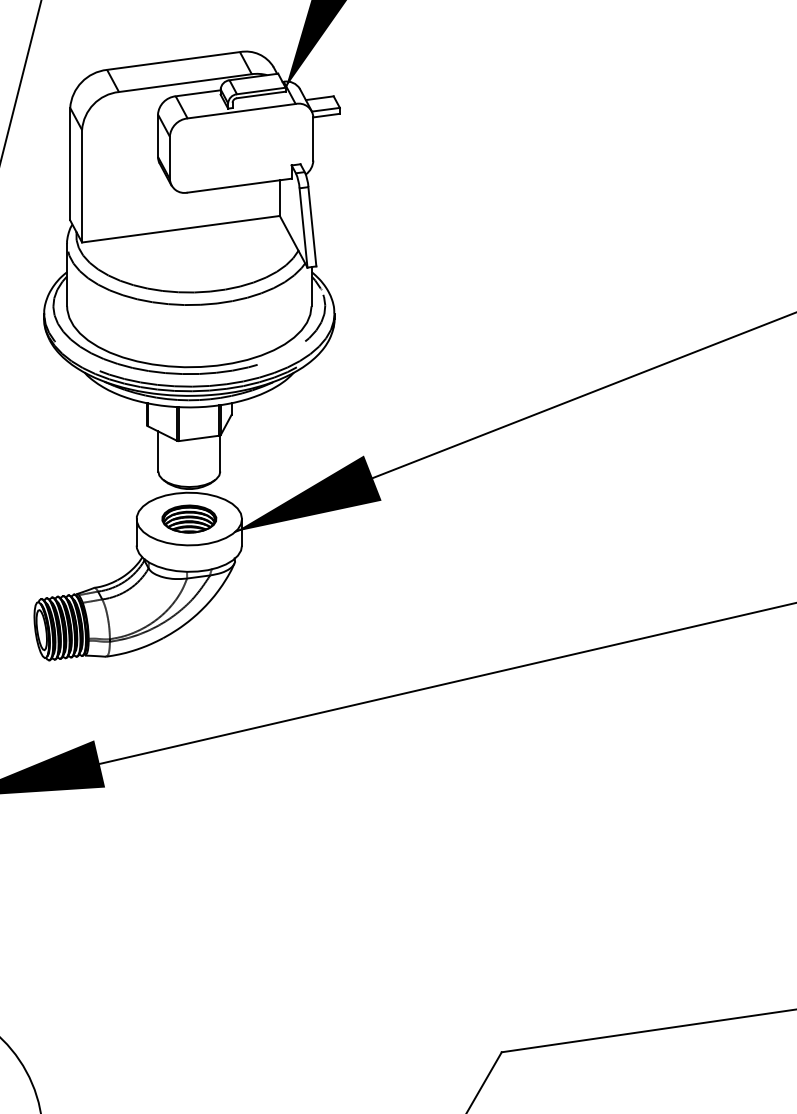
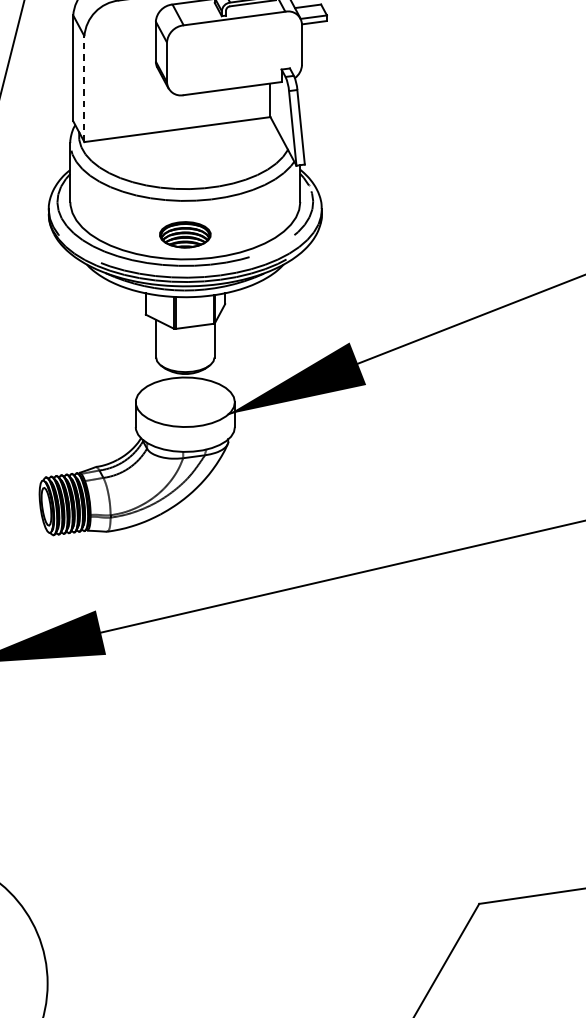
line: (82, 185) -> (84, 88), solid -> dashed
part: (189, 518) -> (185, 234), moved

